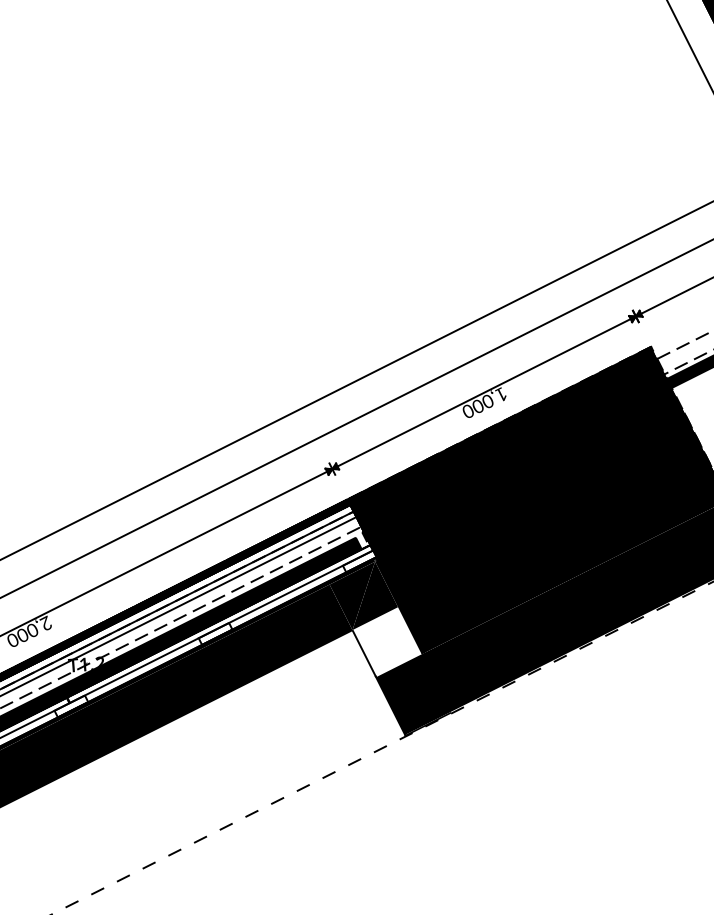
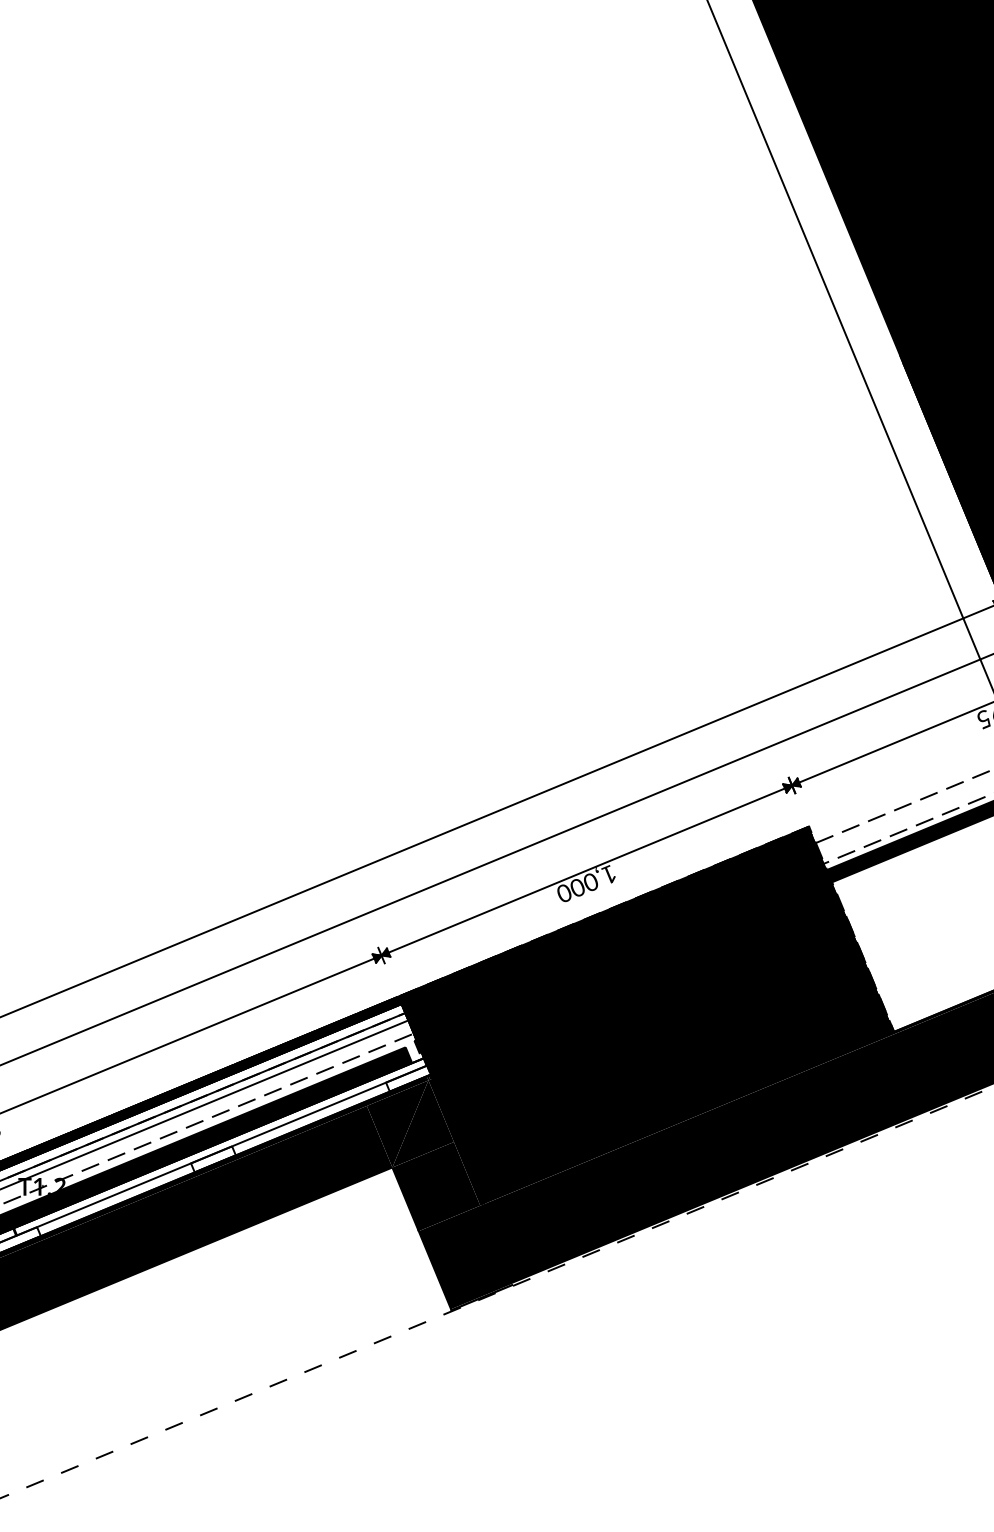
fill: (387, 642) -> (436, 1186), added

